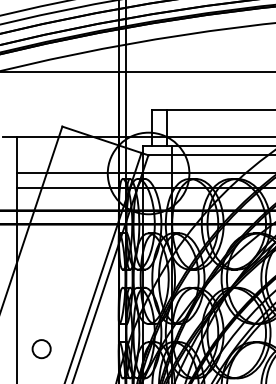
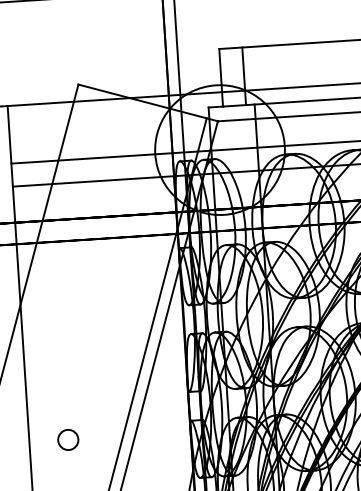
circle: (41, 349) -> (68, 440), size x0.7

